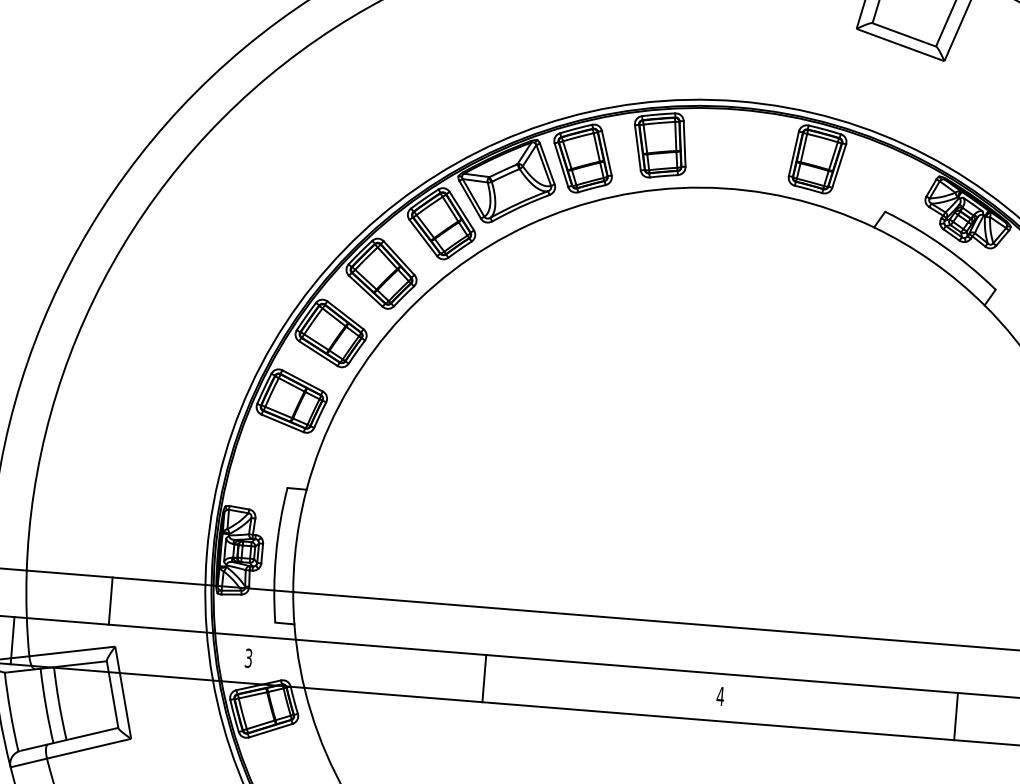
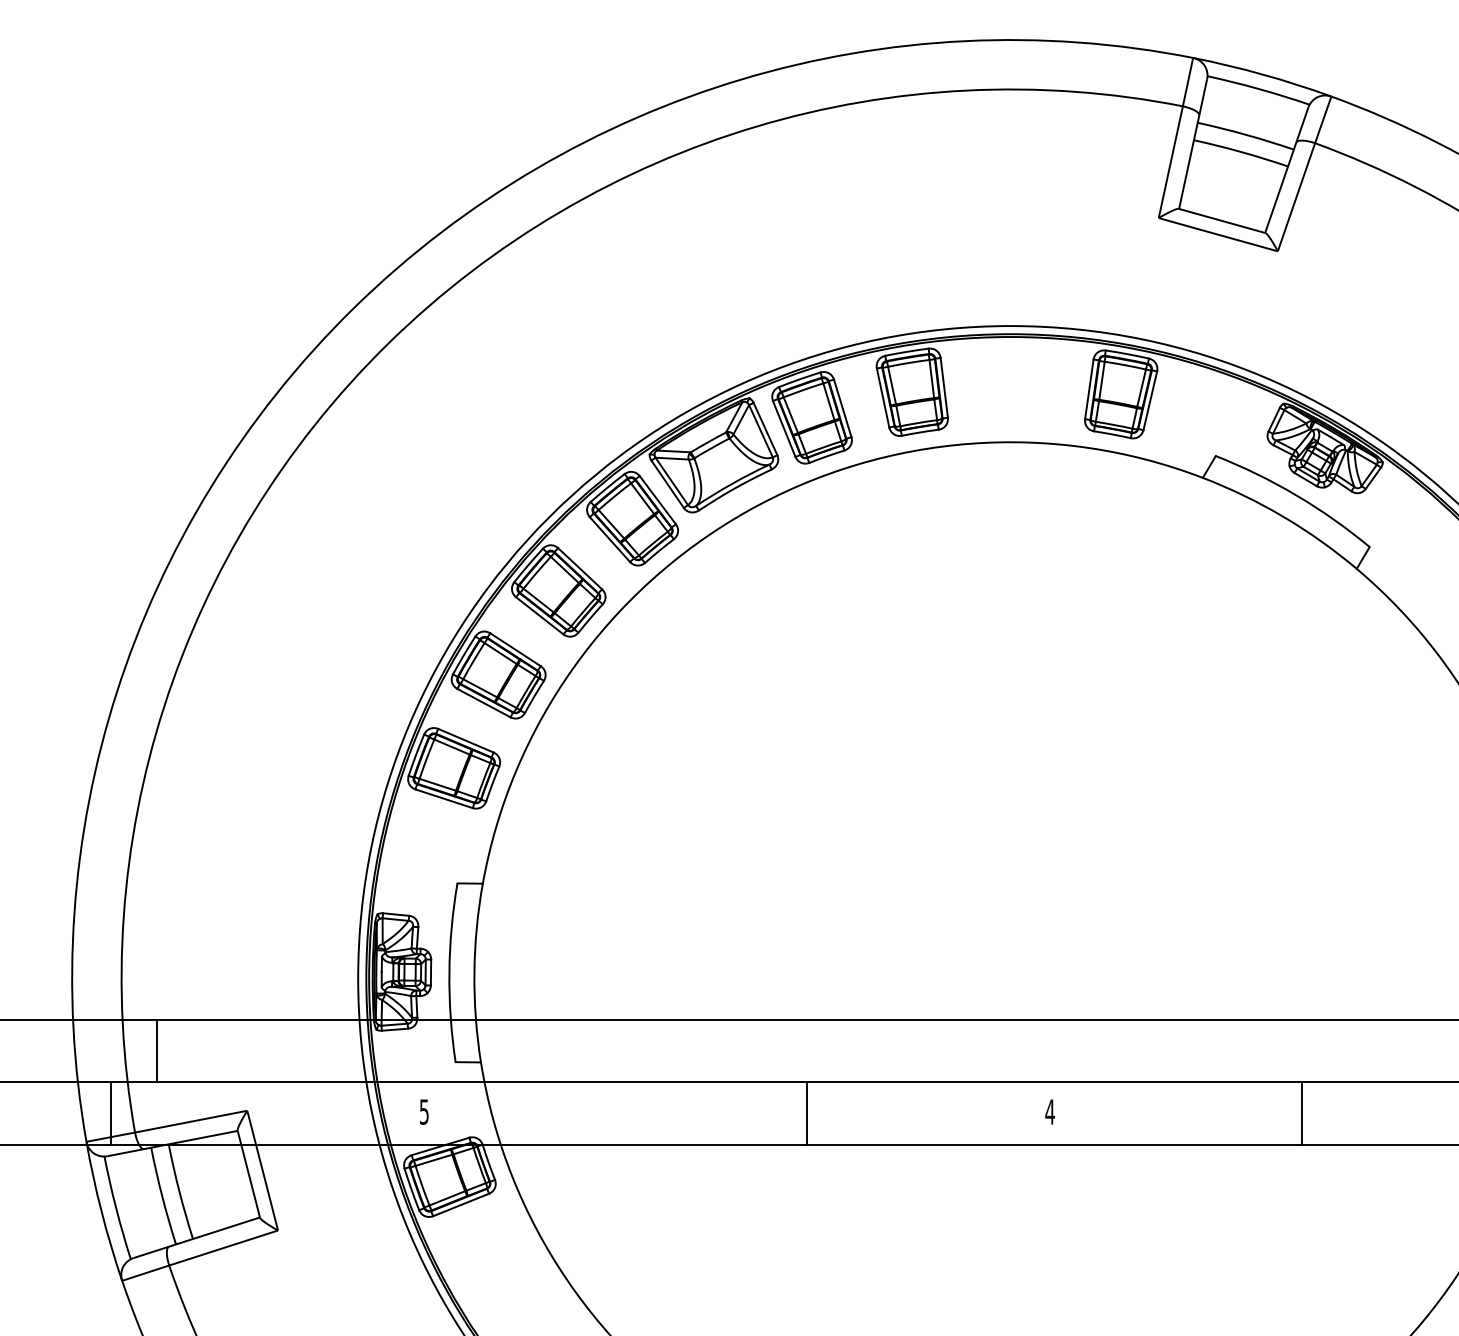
line: (110, 600) -> (157, 1050), moved
text: (248, 657) -> (424, 1111), 3 -> 5
line: (484, 678) -> (807, 1113), moved
line: (955, 716) -> (1301, 1113), moved

